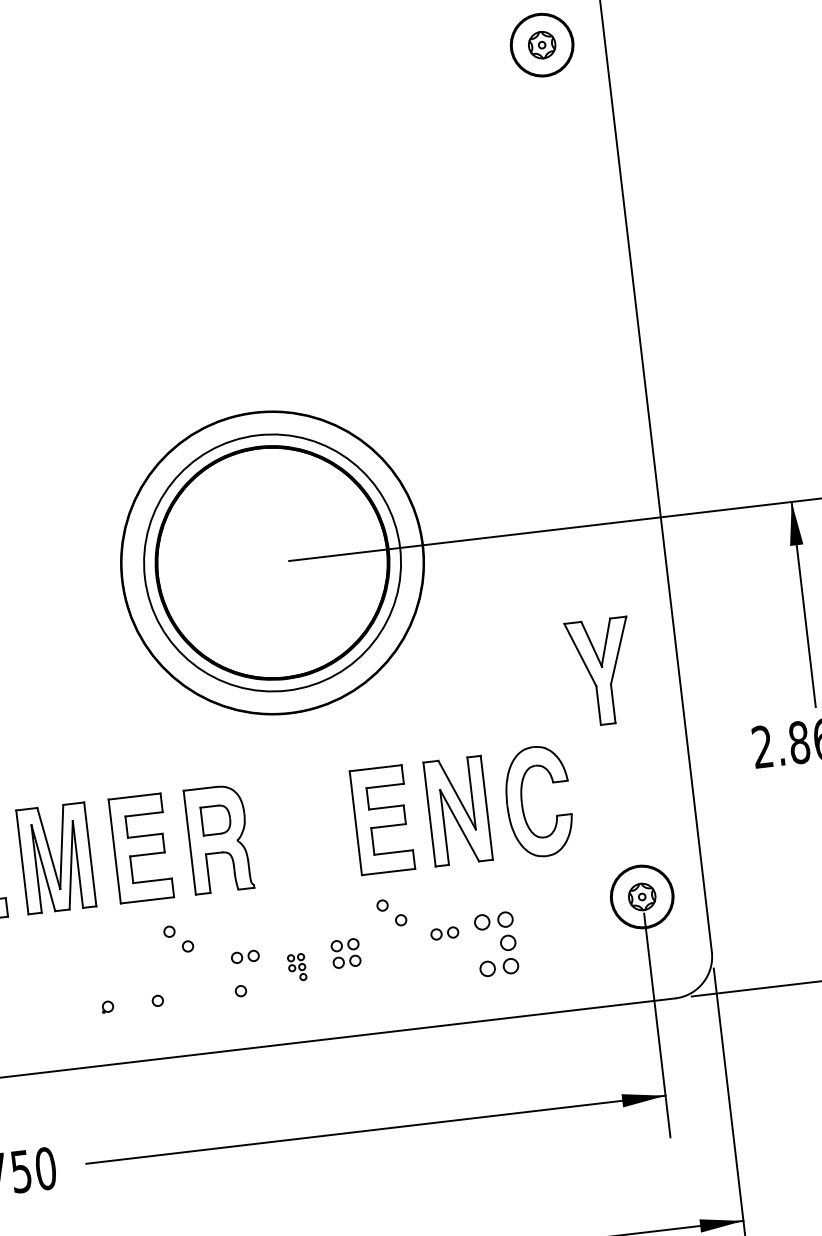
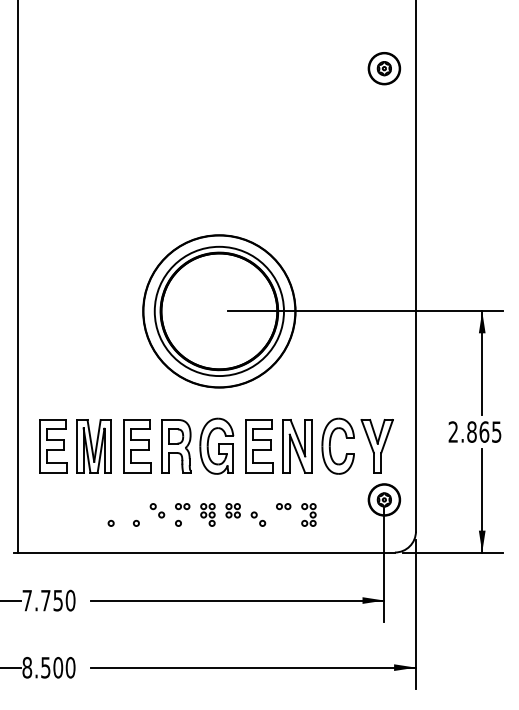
part: (600, 672) -> (376, 446), moved
part: (297, 828) -> (216, 445), added
part: (391, 911) -> (258, 518), moved
part: (178, 938) -> (157, 510), moved
part: (495, 943) -> (308, 514), size x0.71
part: (296, 966) -> (207, 514), size x1.67

